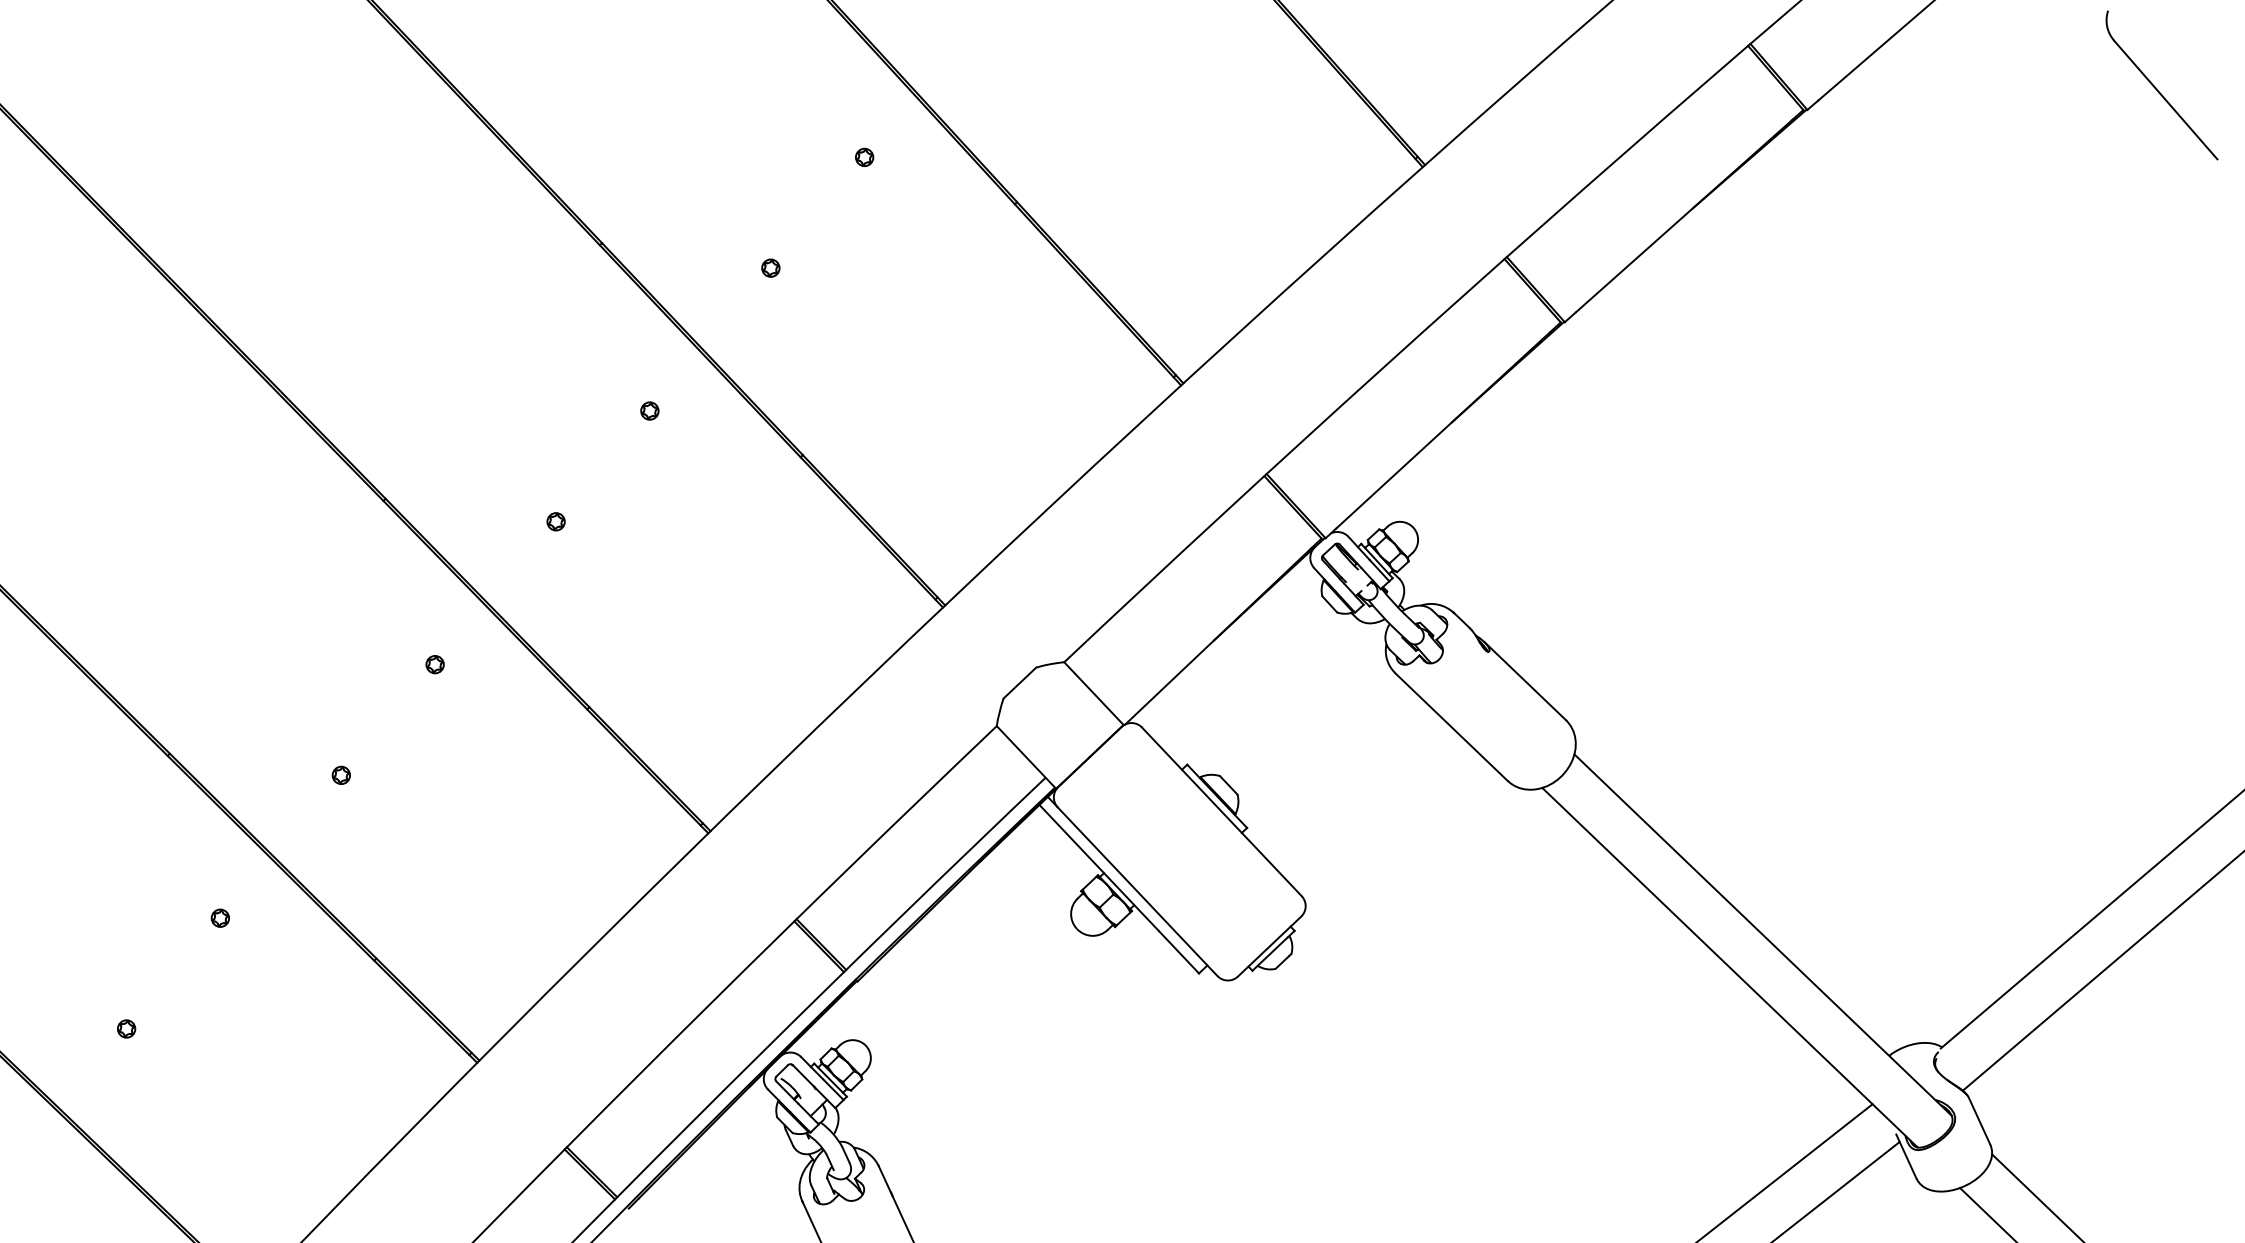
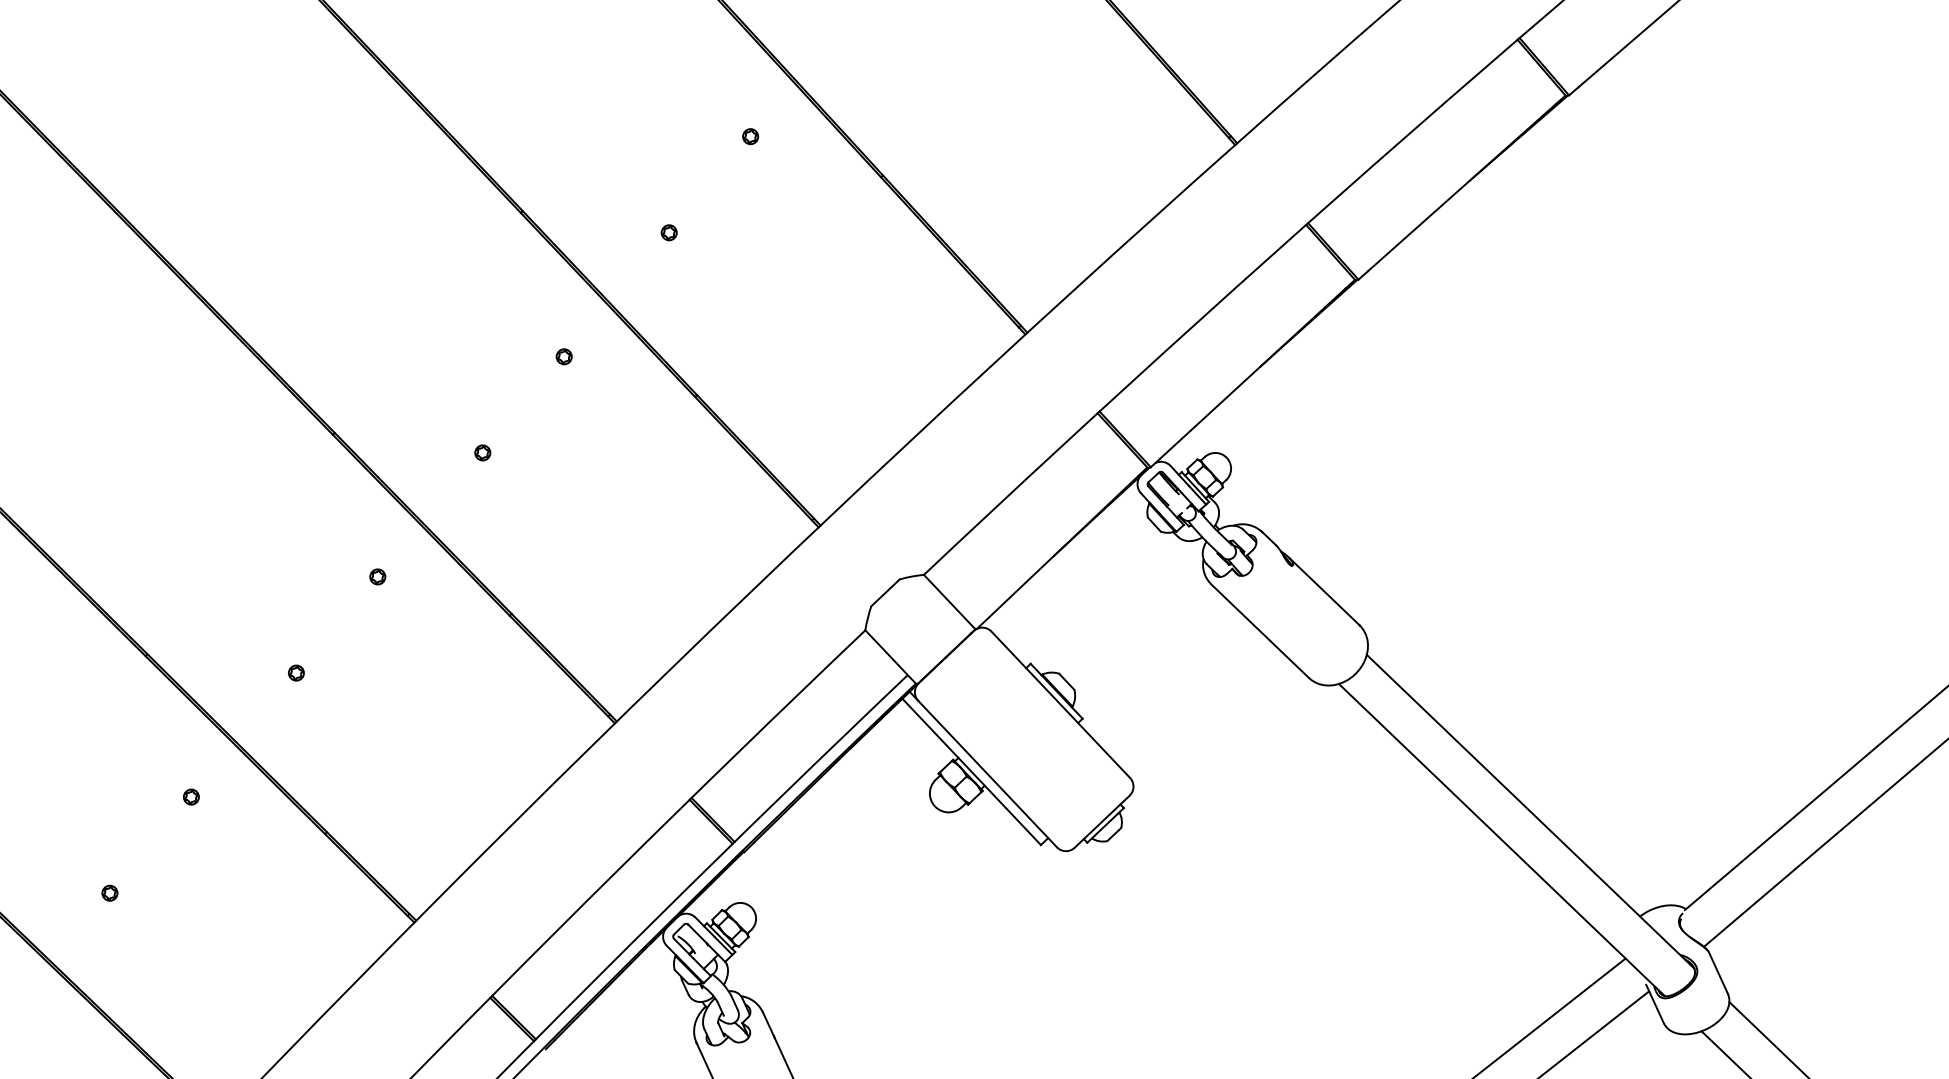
part: (2161, 85) -> (1876, 74), removed

